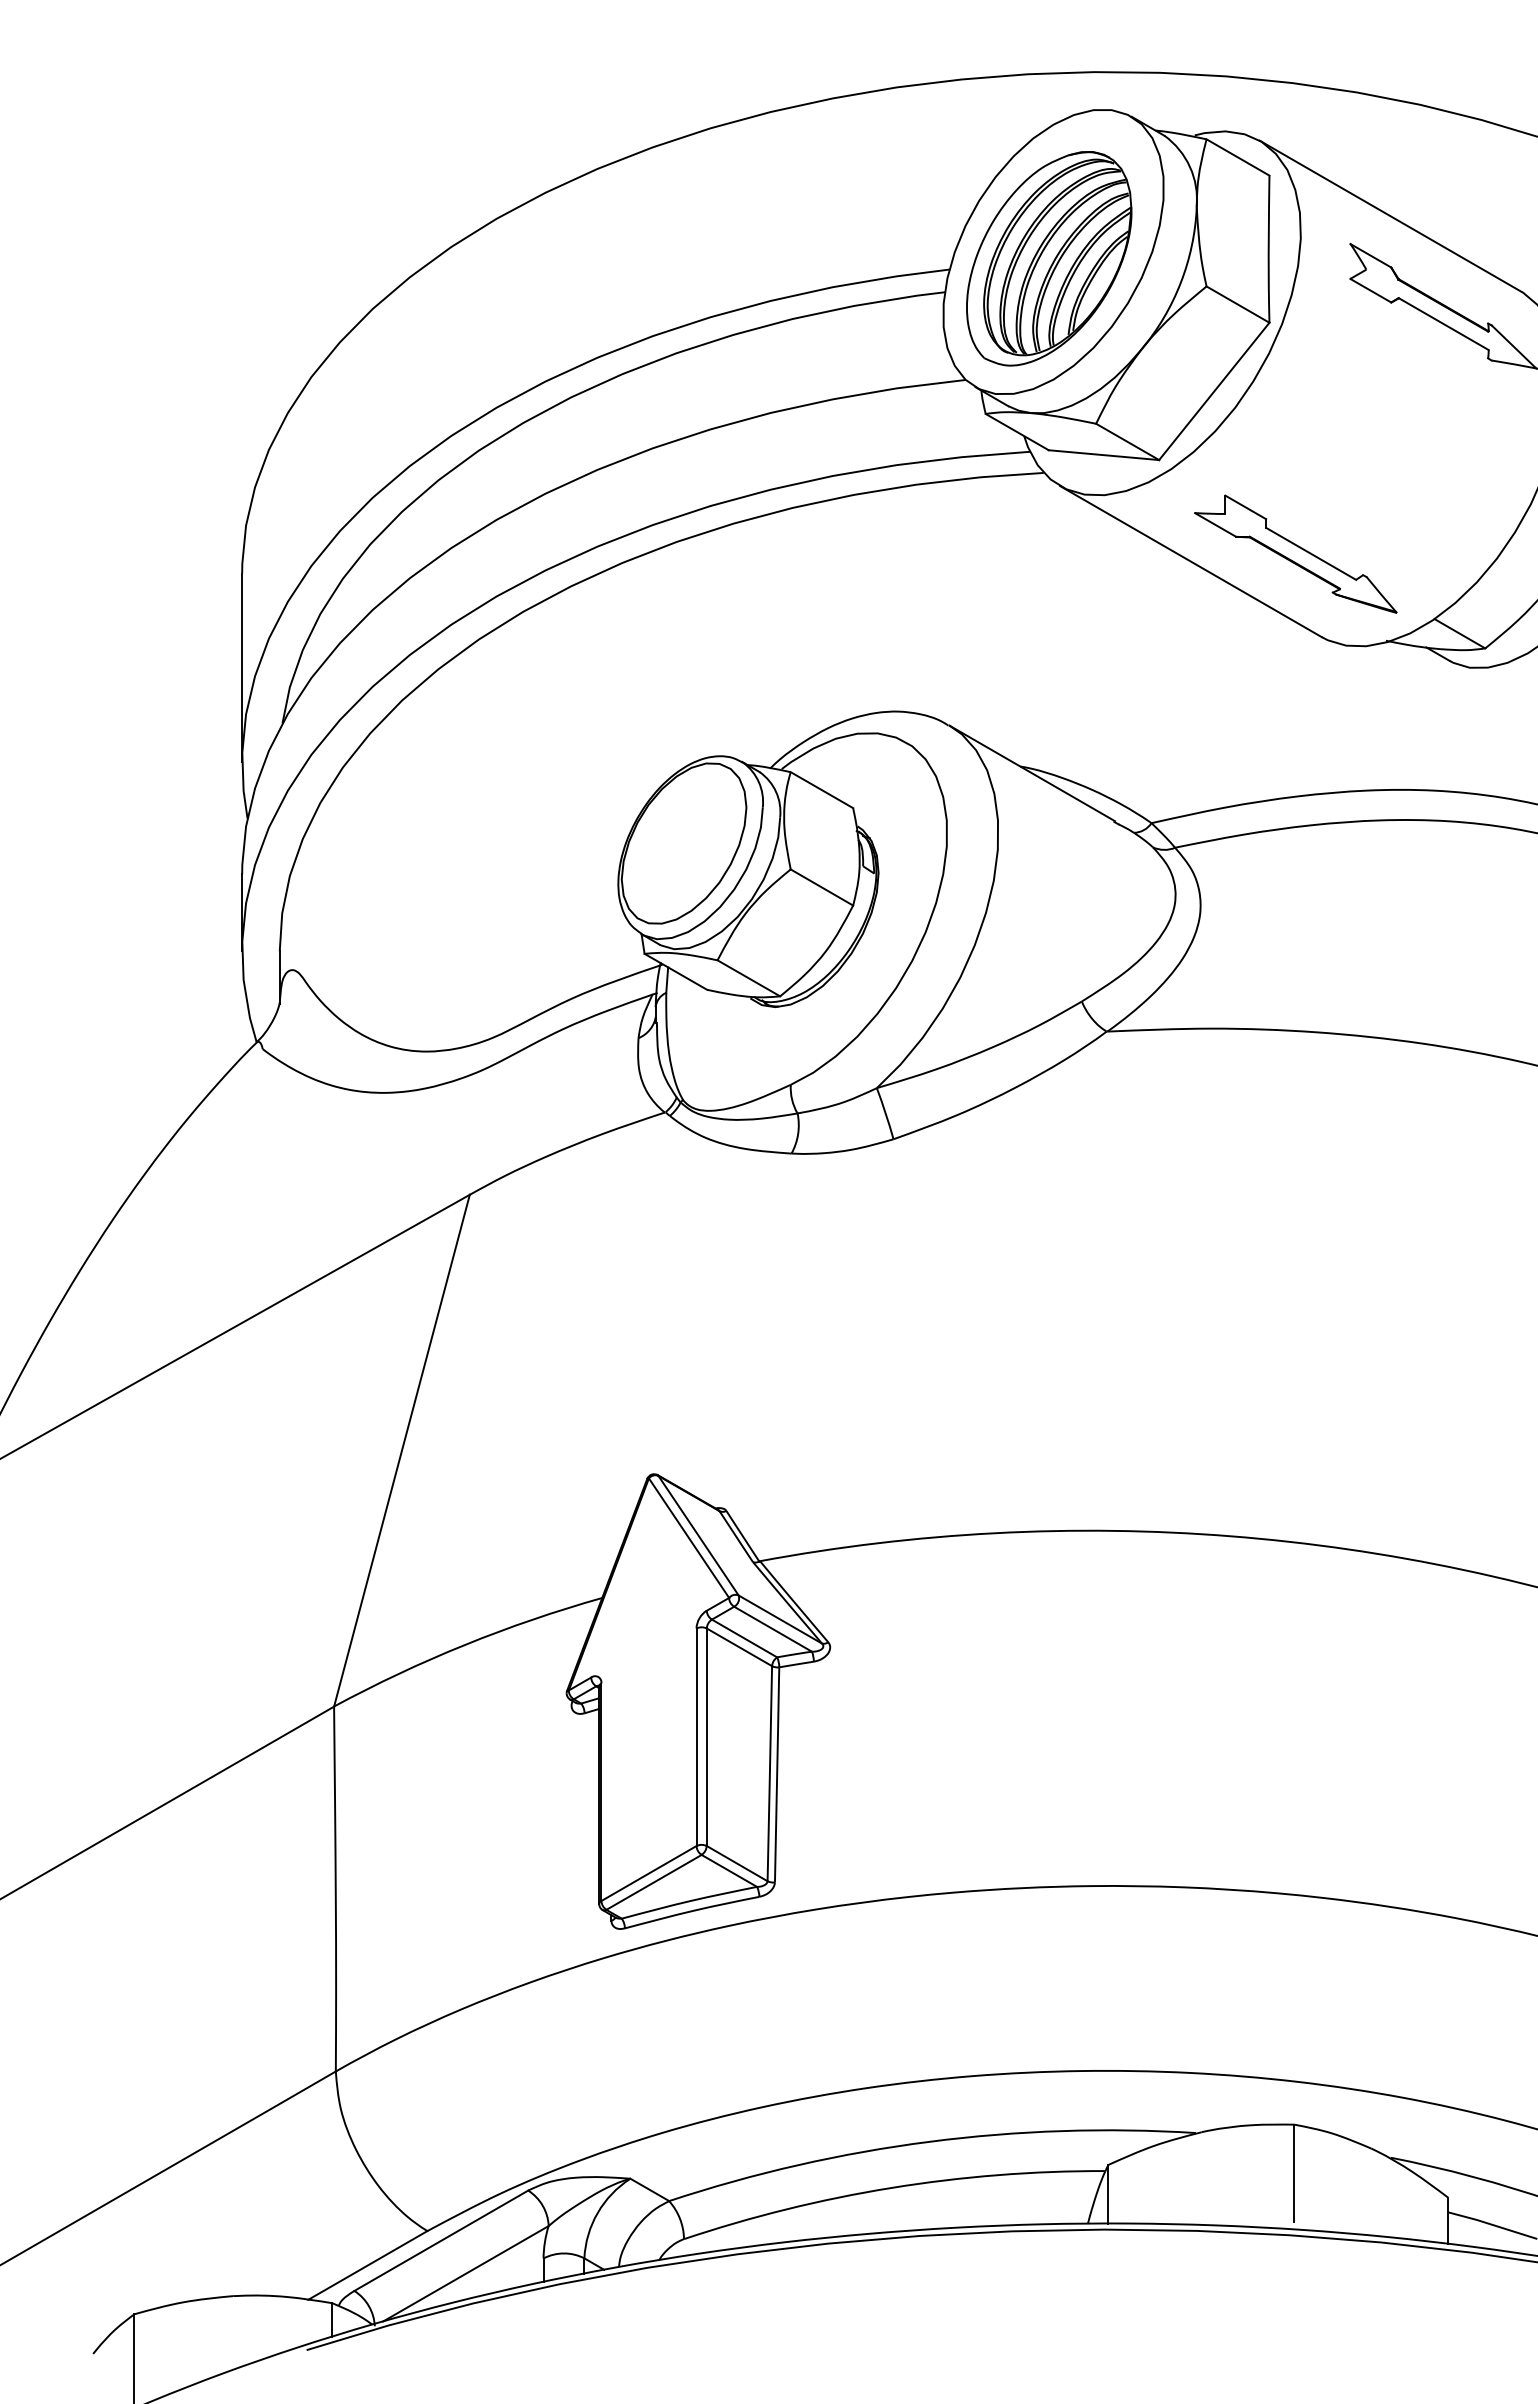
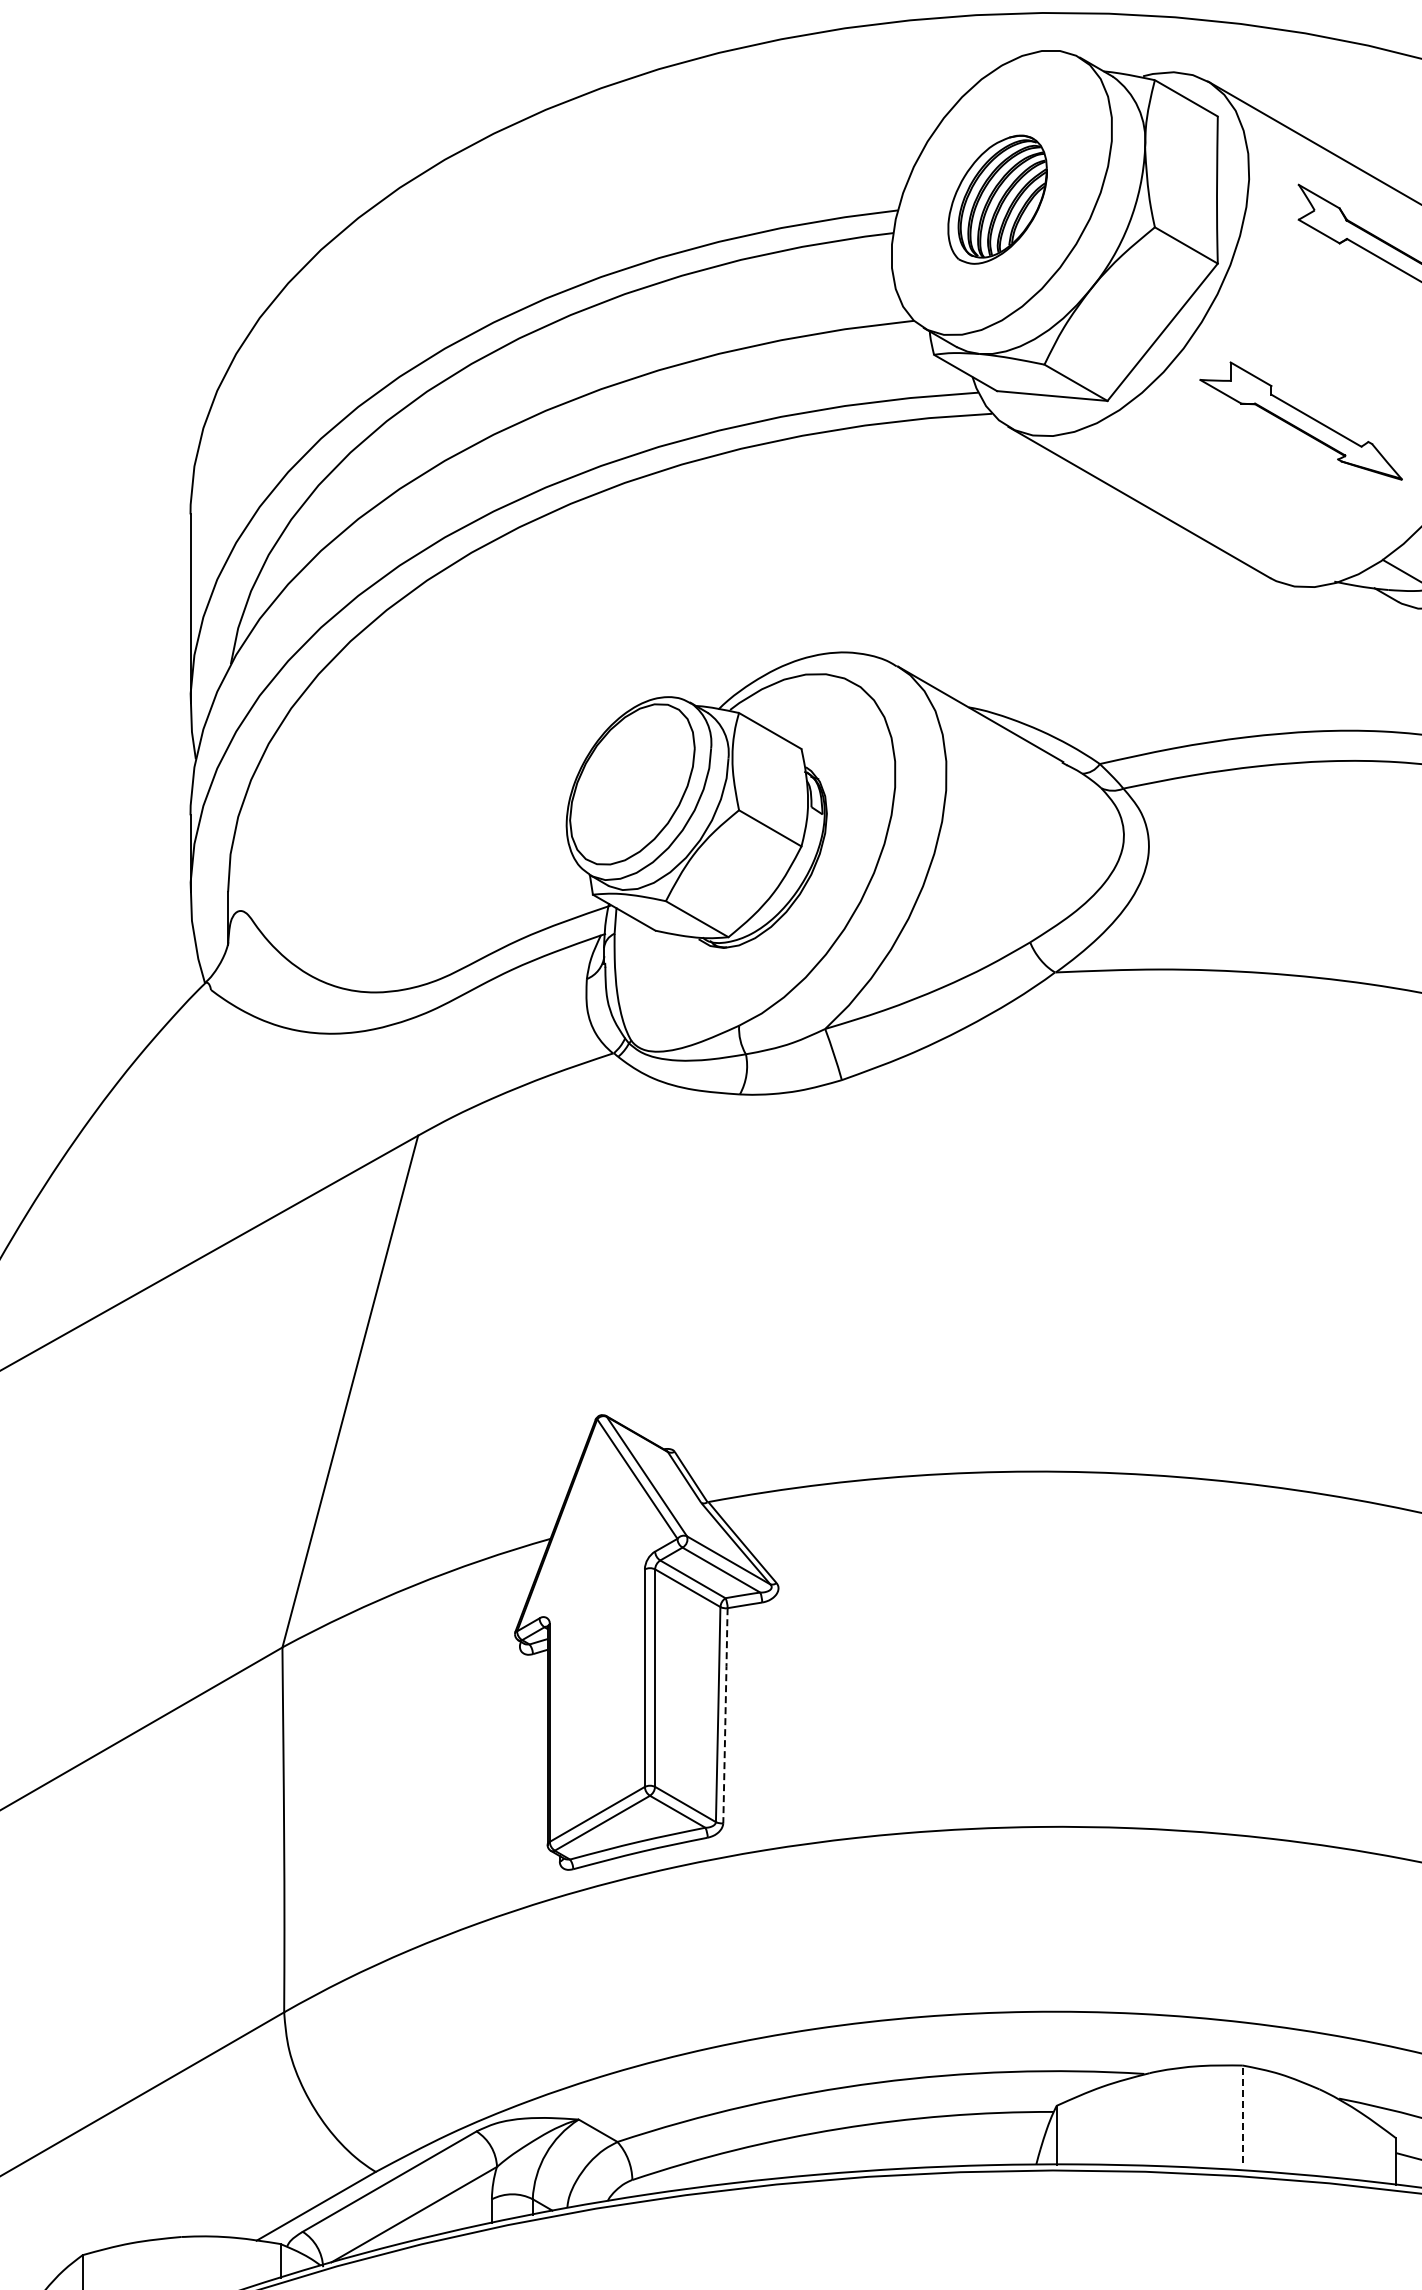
part: (1049, 258) -> (997, 199), size x0.6
part: (1295, 553) -> (1300, 420), moved
line: (777, 1773) -> (725, 1714), solid -> dashed
line: (1294, 2173) -> (1242, 2114), solid -> dashed

